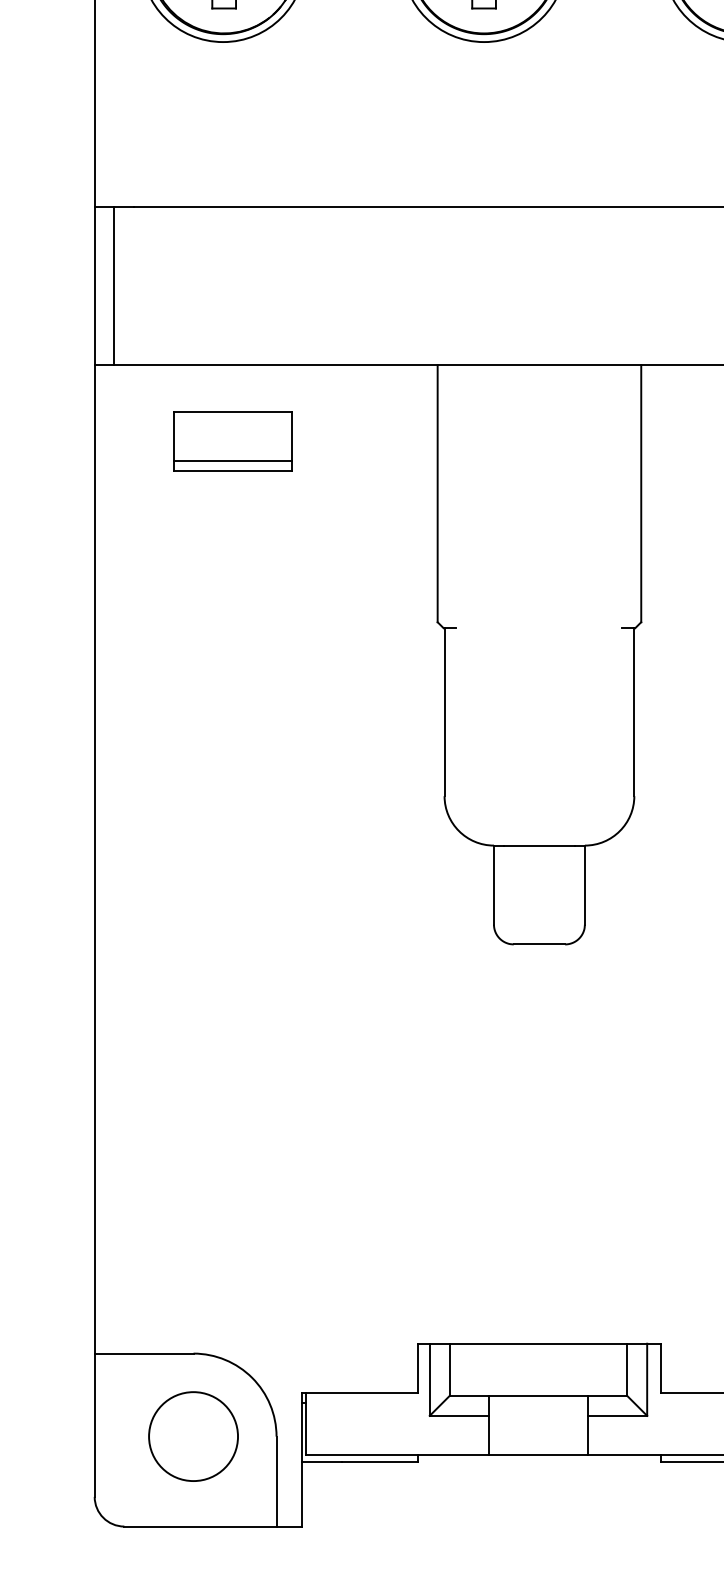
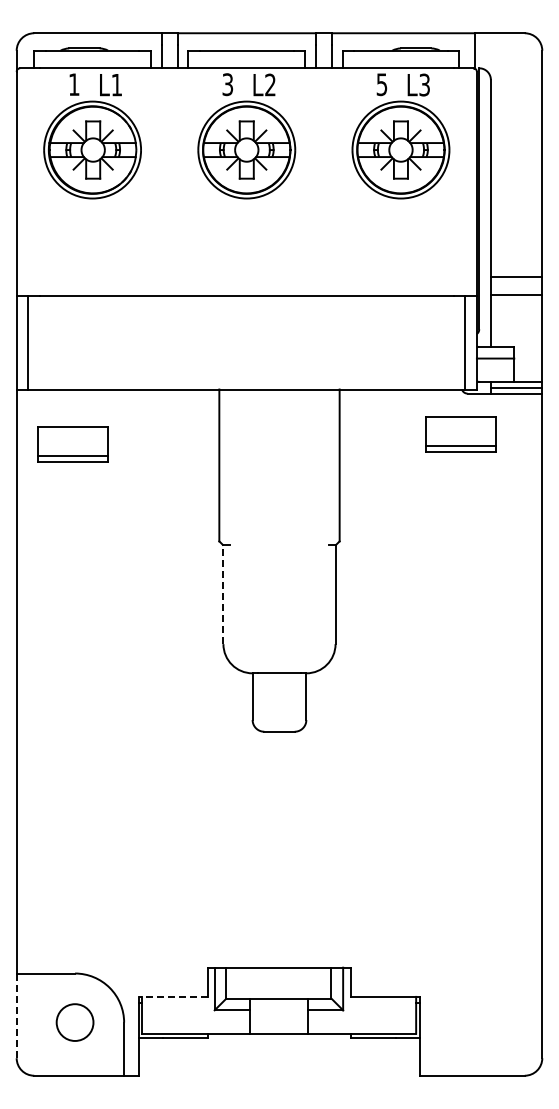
part: (231, 441) -> (72, 444), moved
line: (444, 712) -> (223, 594), solid -> dashed
line: (360, 1392) -> (173, 996), solid -> dashed
line: (94, 1426) -> (16, 1016), solid -> dashed
circle: (192, 1436) -> (74, 1022), size x0.7

